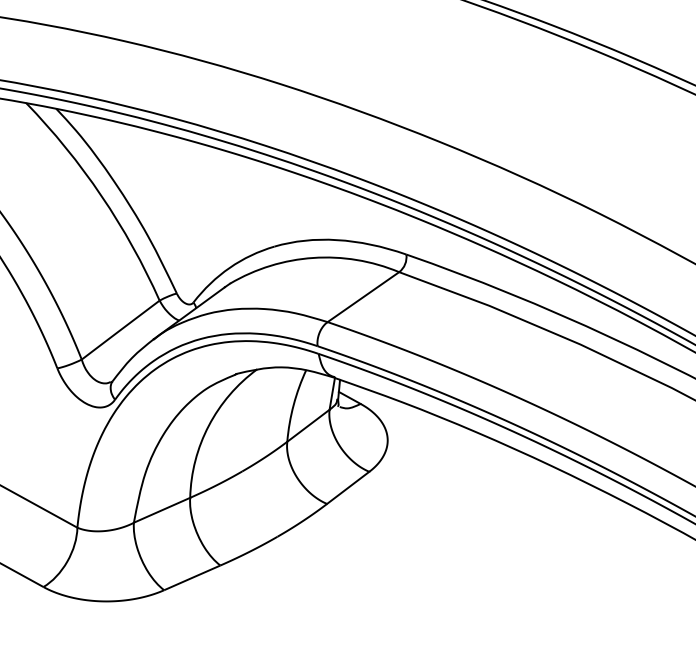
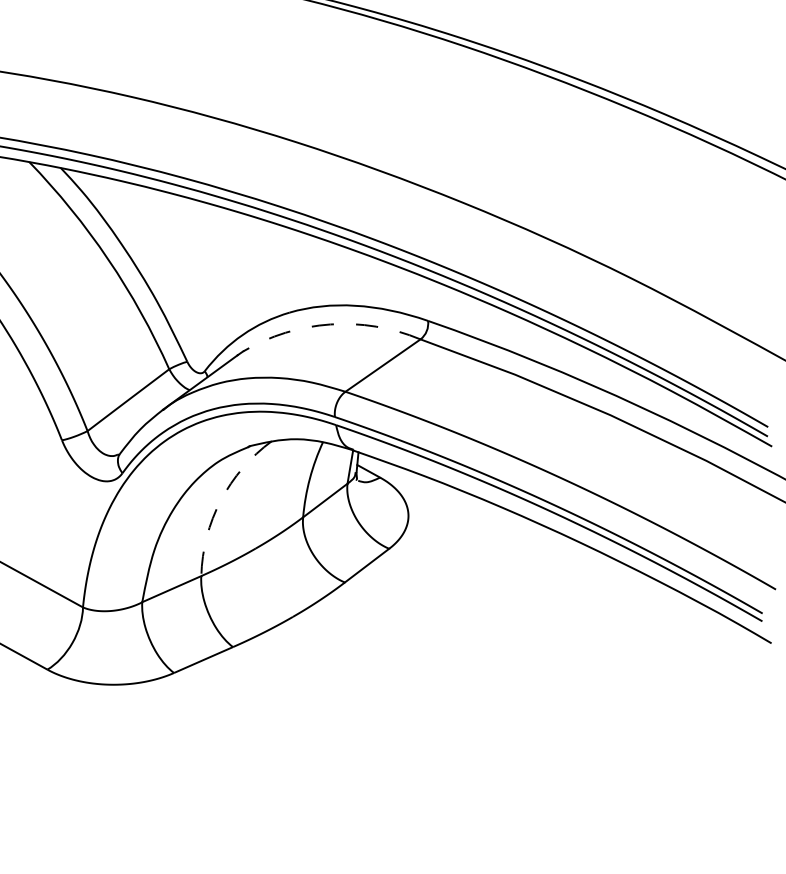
arc: (313, 257) -> (330, 324), solid -> dashed
arc: (208, 425) -> (220, 500), solid -> dashed

